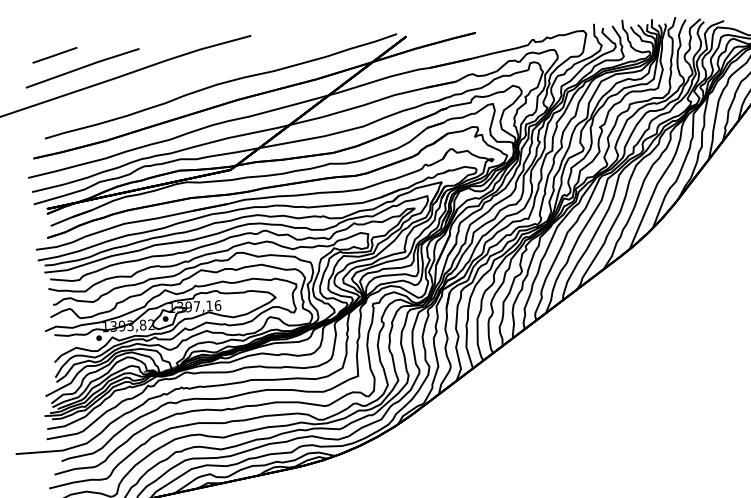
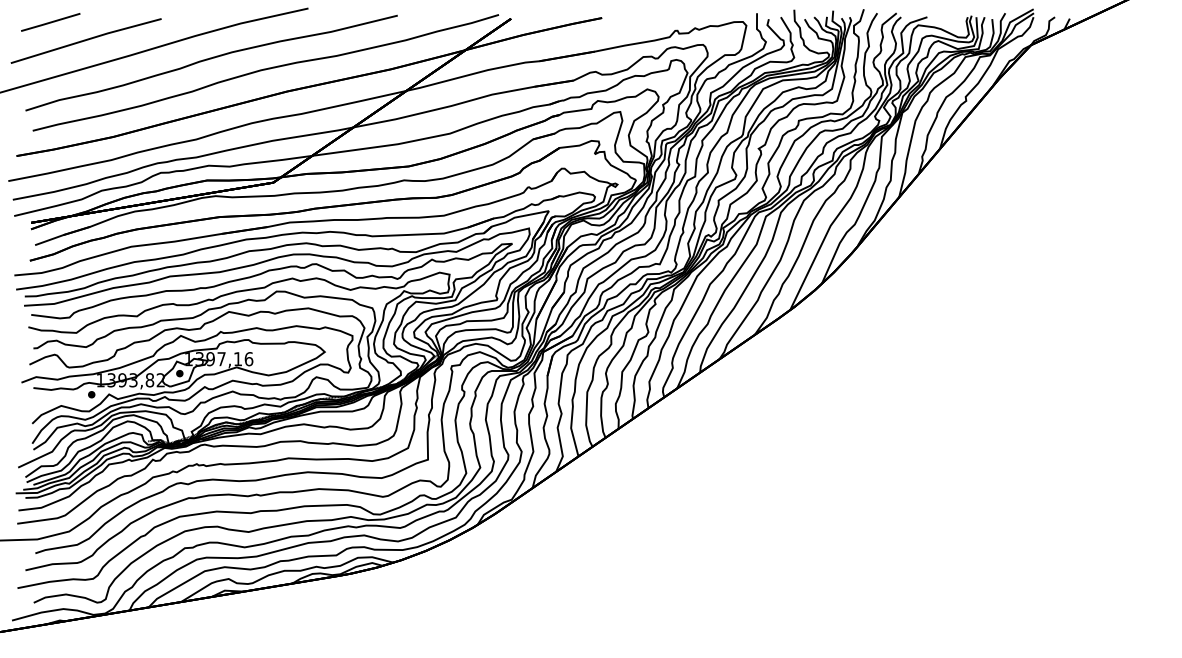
curve: (178, 78) -> (211, 59), added

